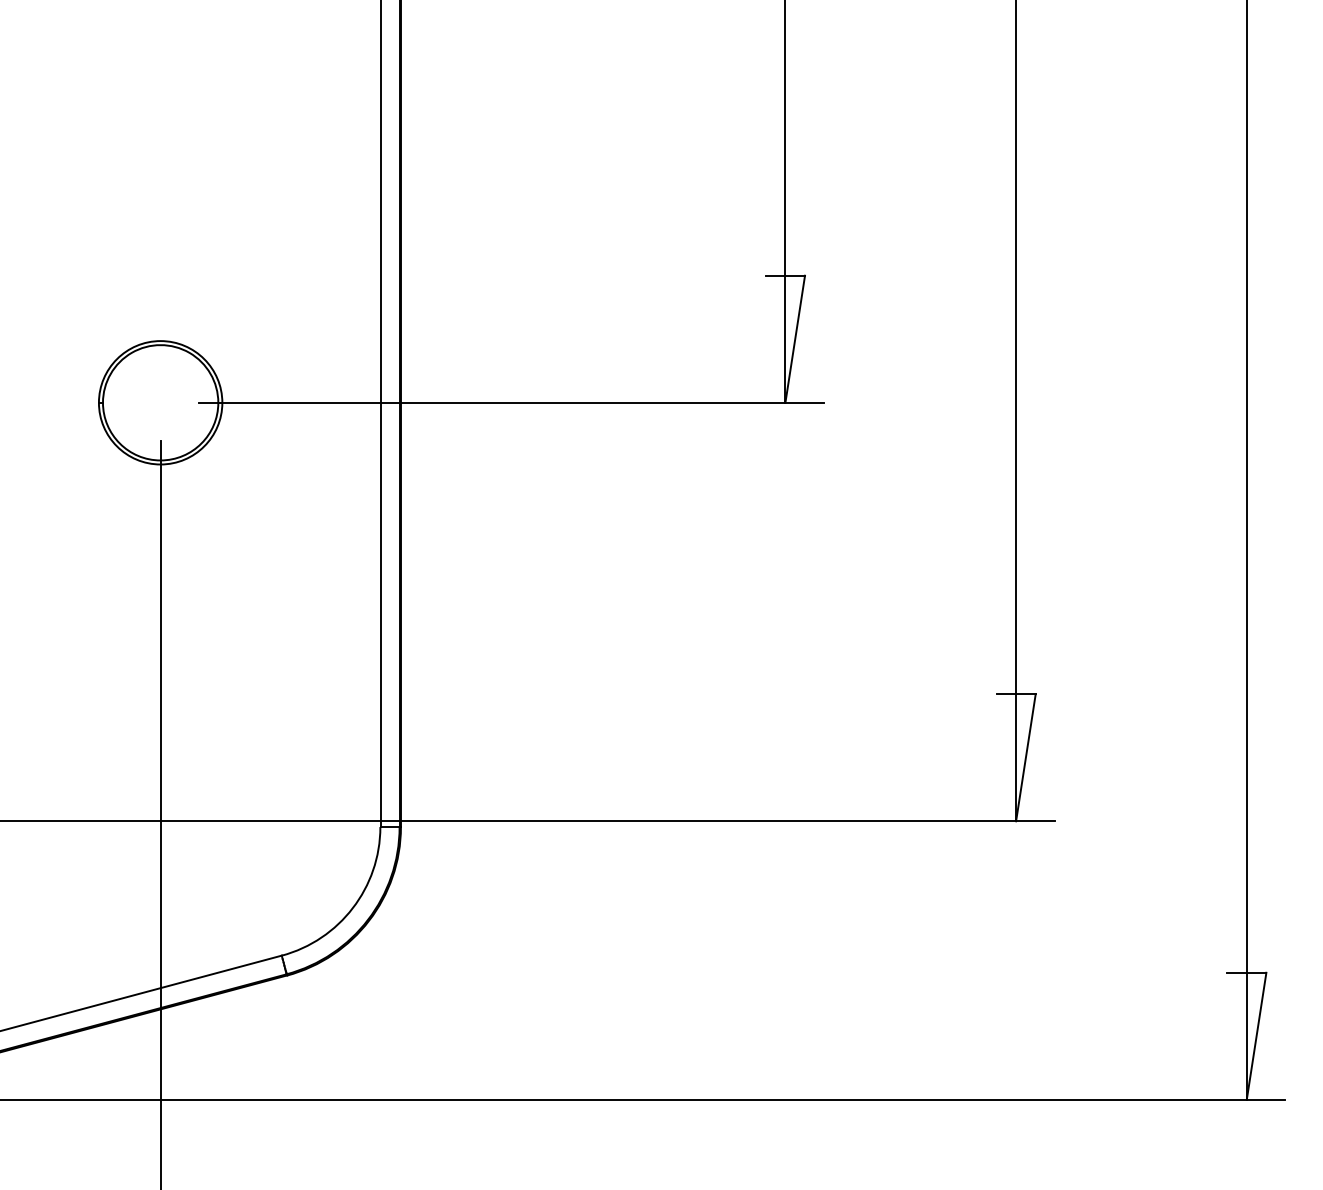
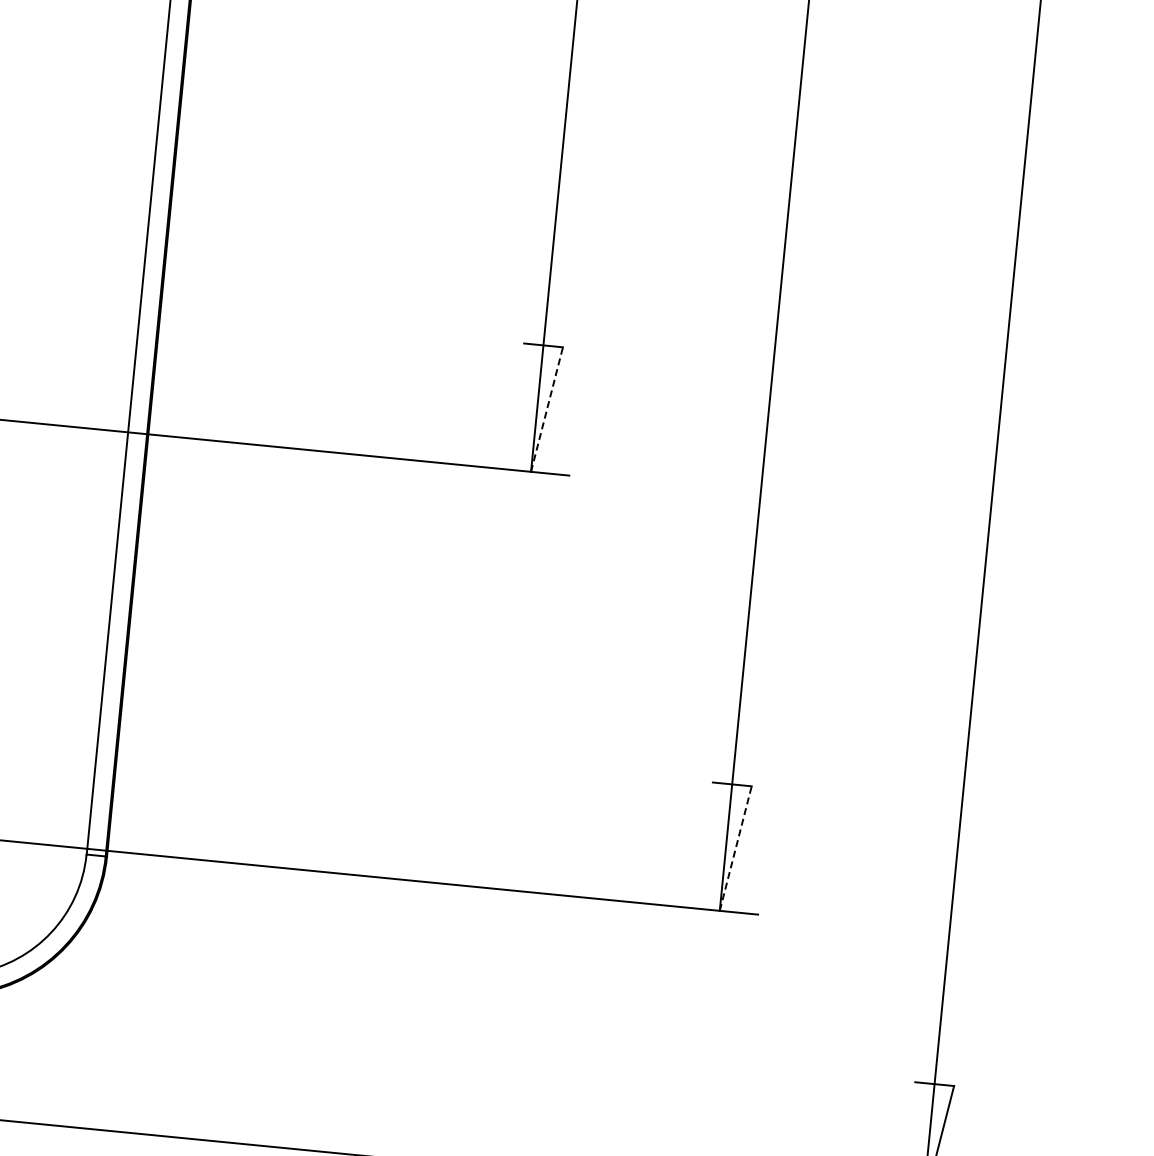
line: (795, 338) -> (547, 408), solid -> dashed
line: (1025, 757) -> (735, 848), solid -> dashed

